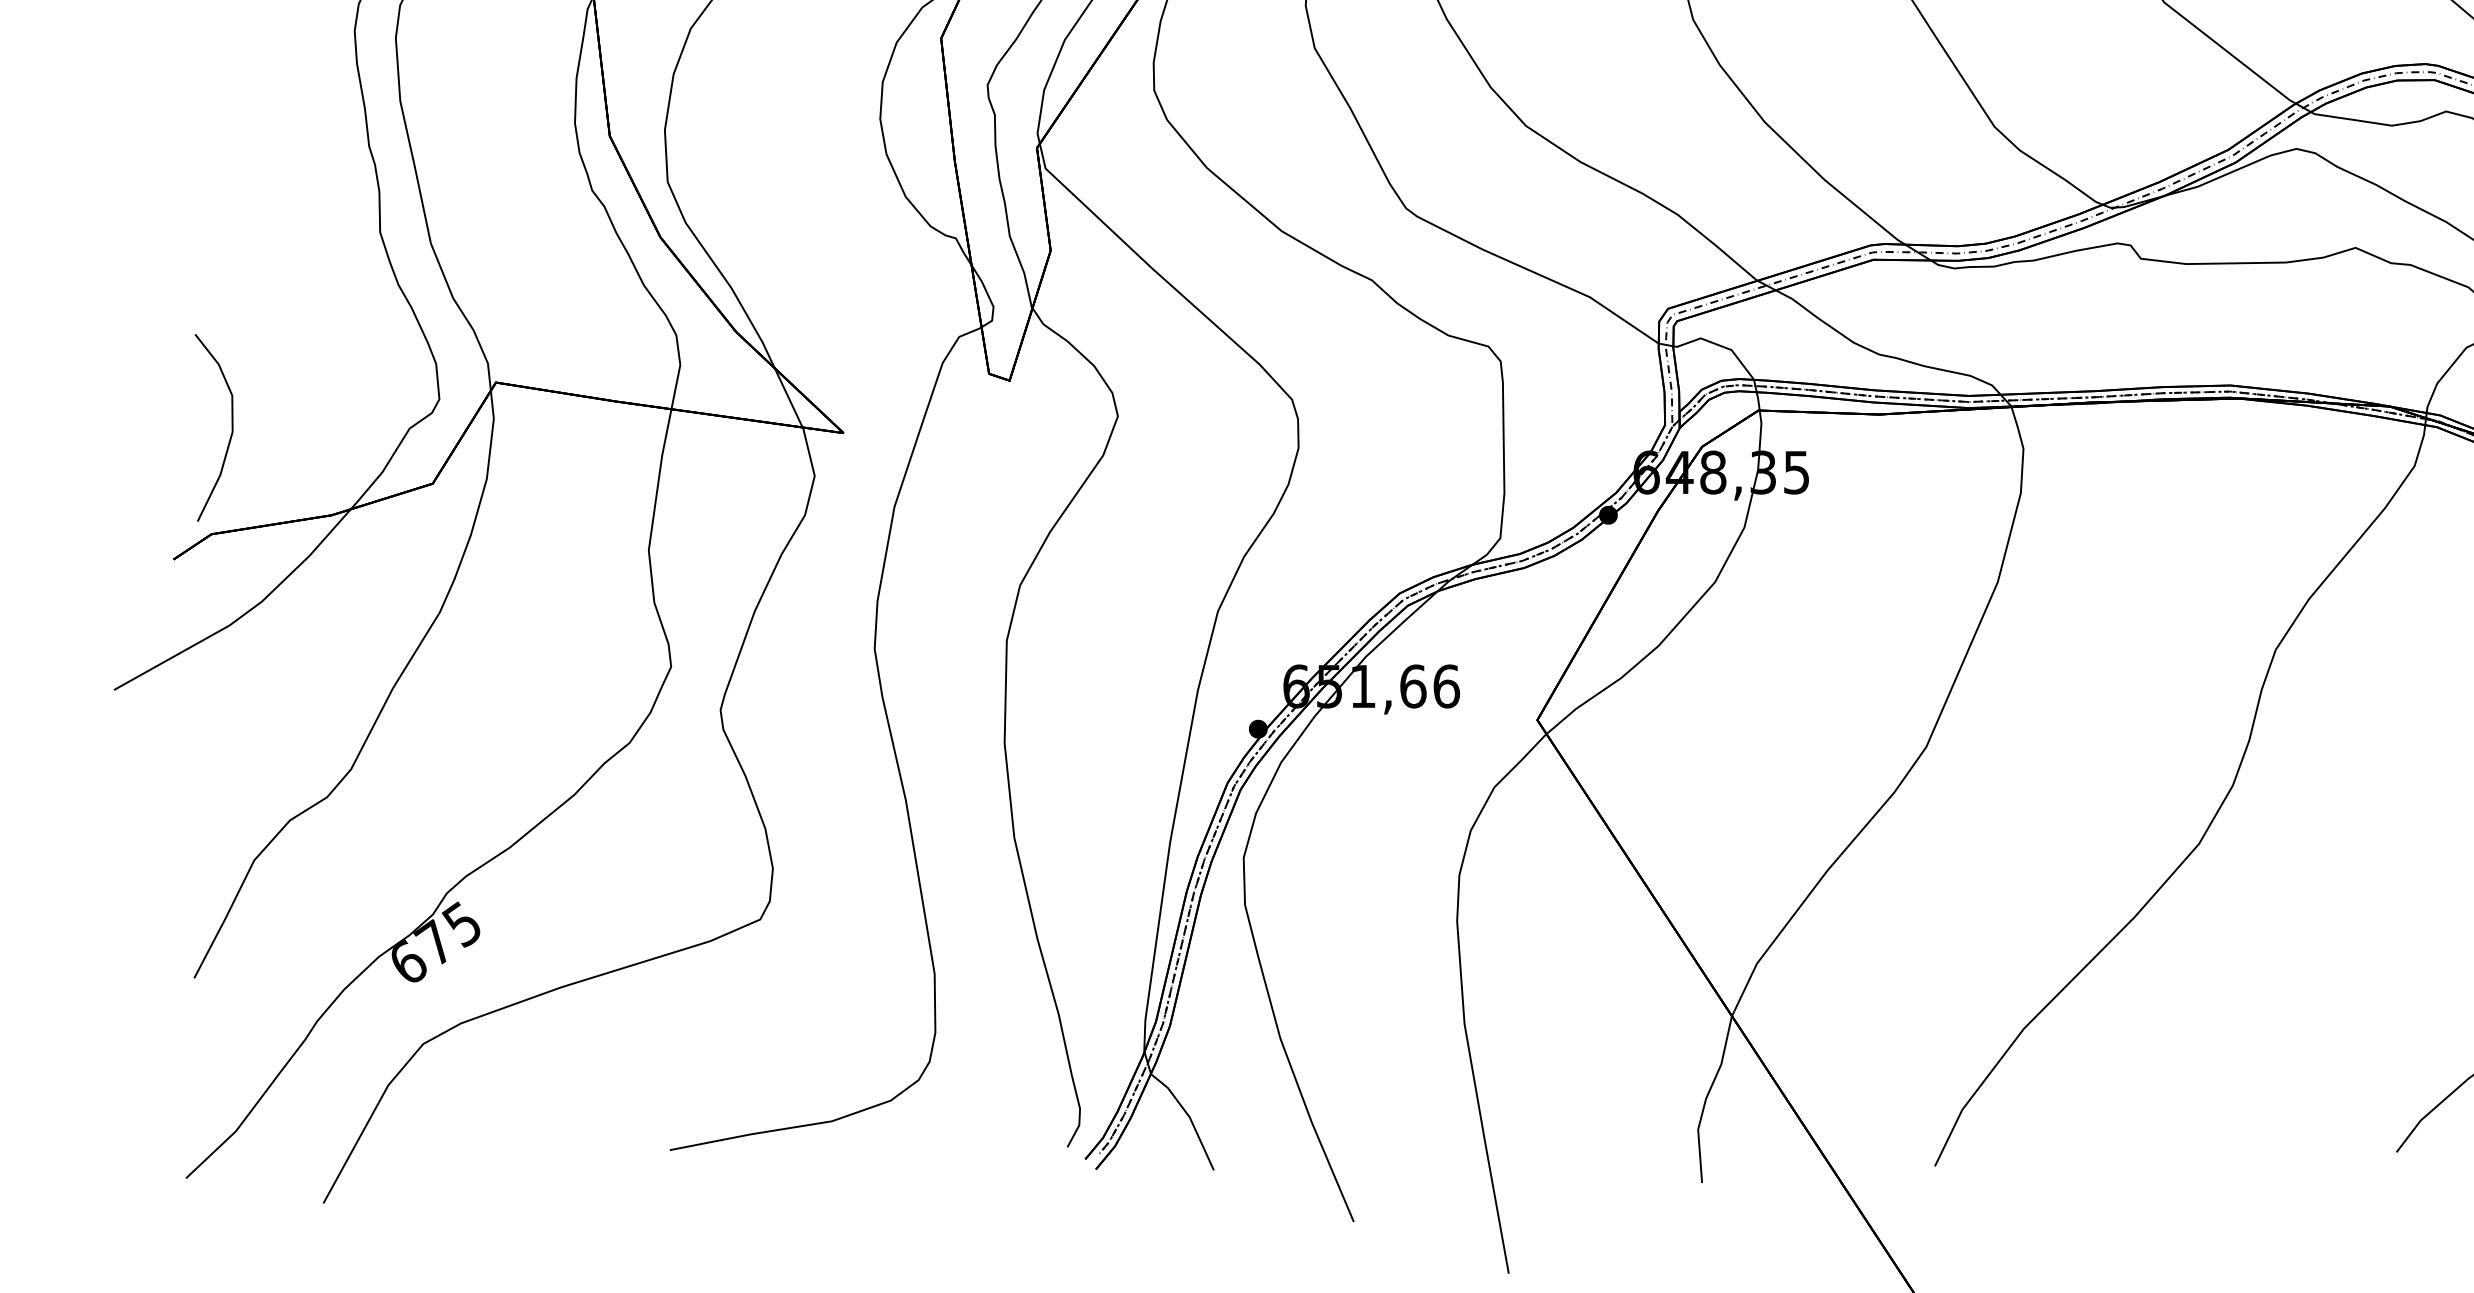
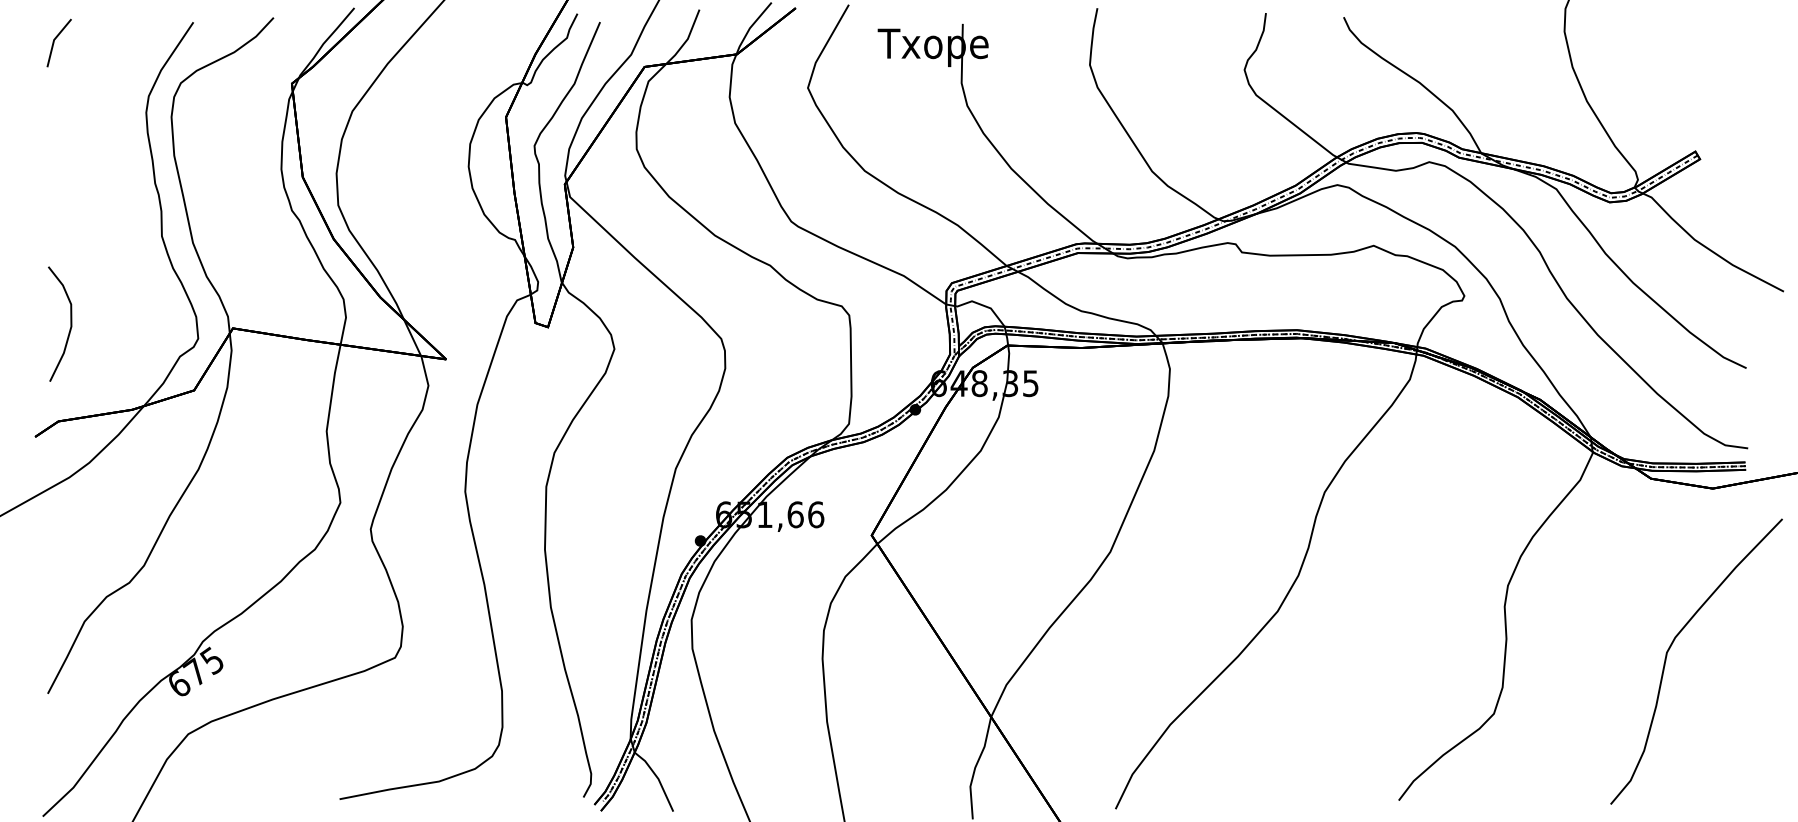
curve: (231, 426) -> (70, 323), moved

